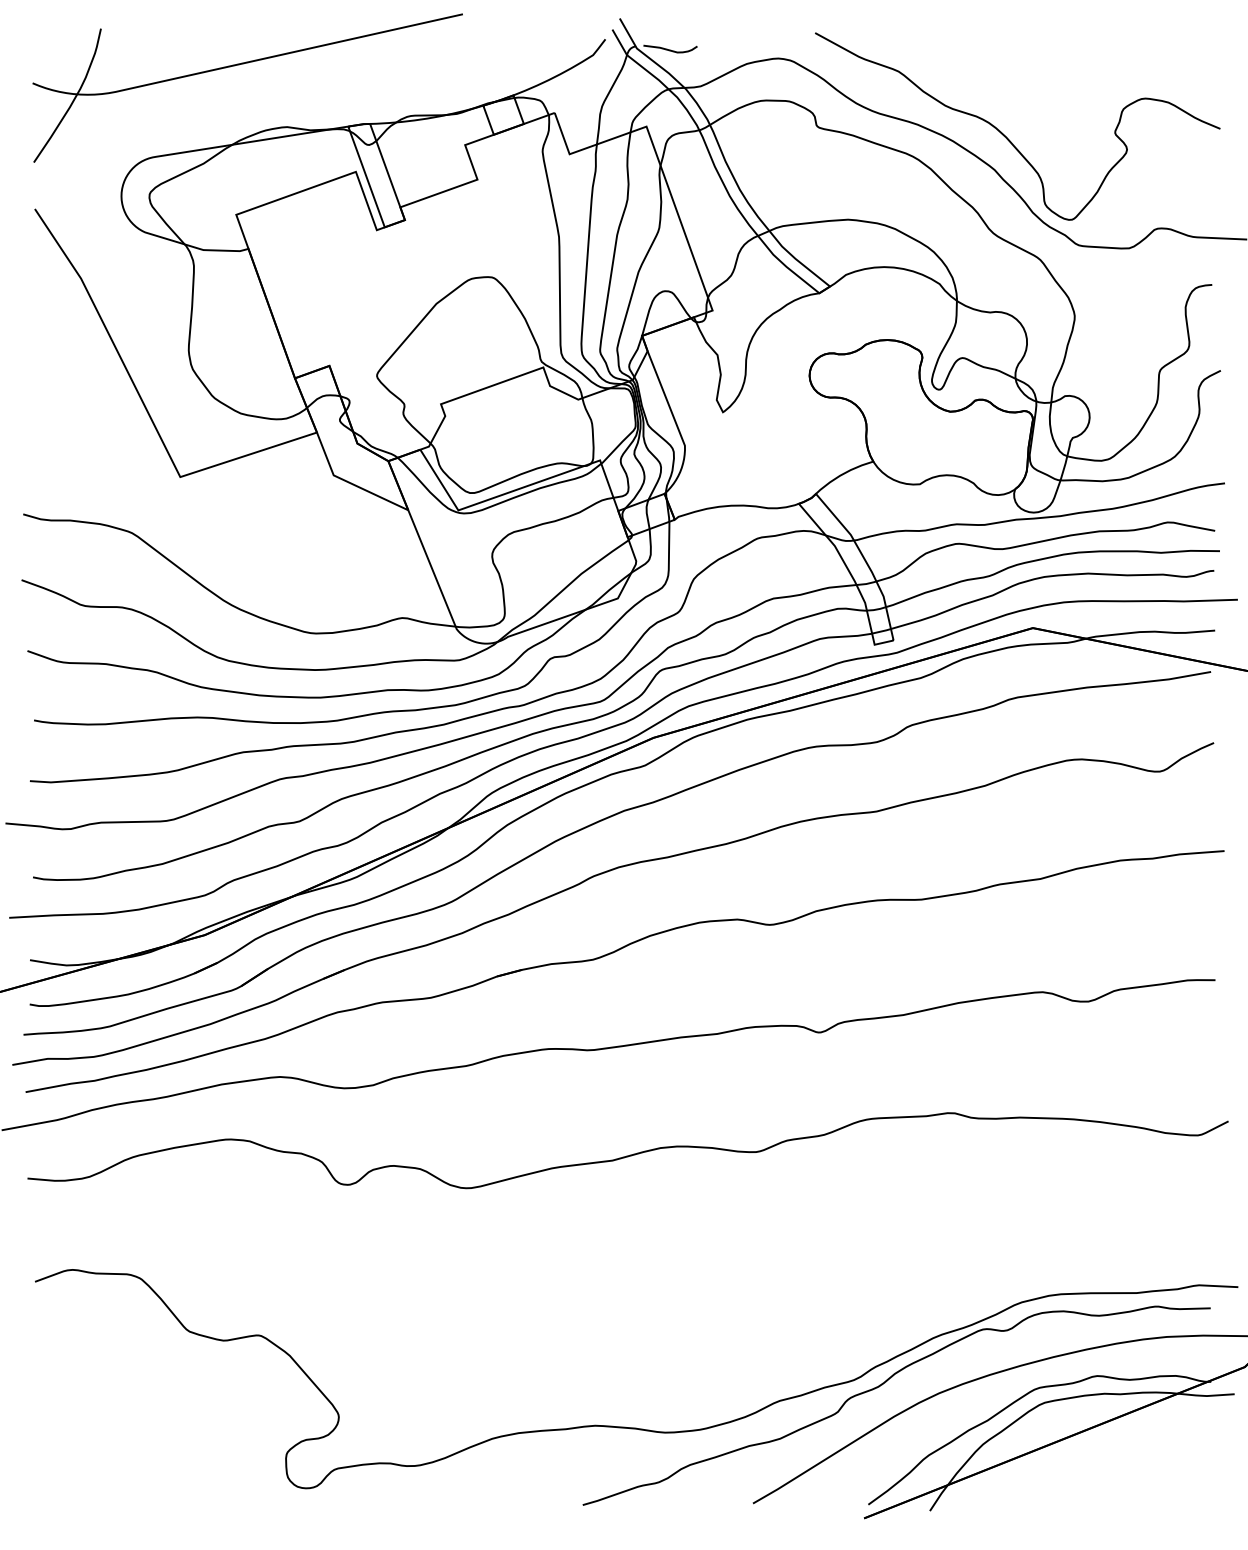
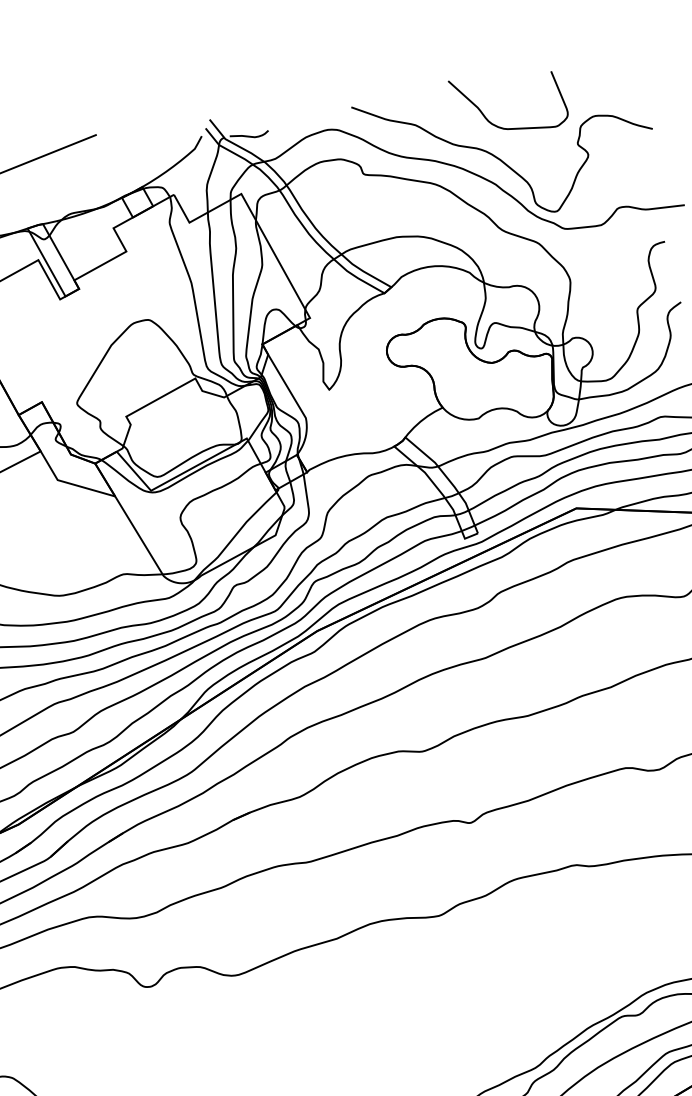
curve: (1028, 96) -> (511, 128), added

